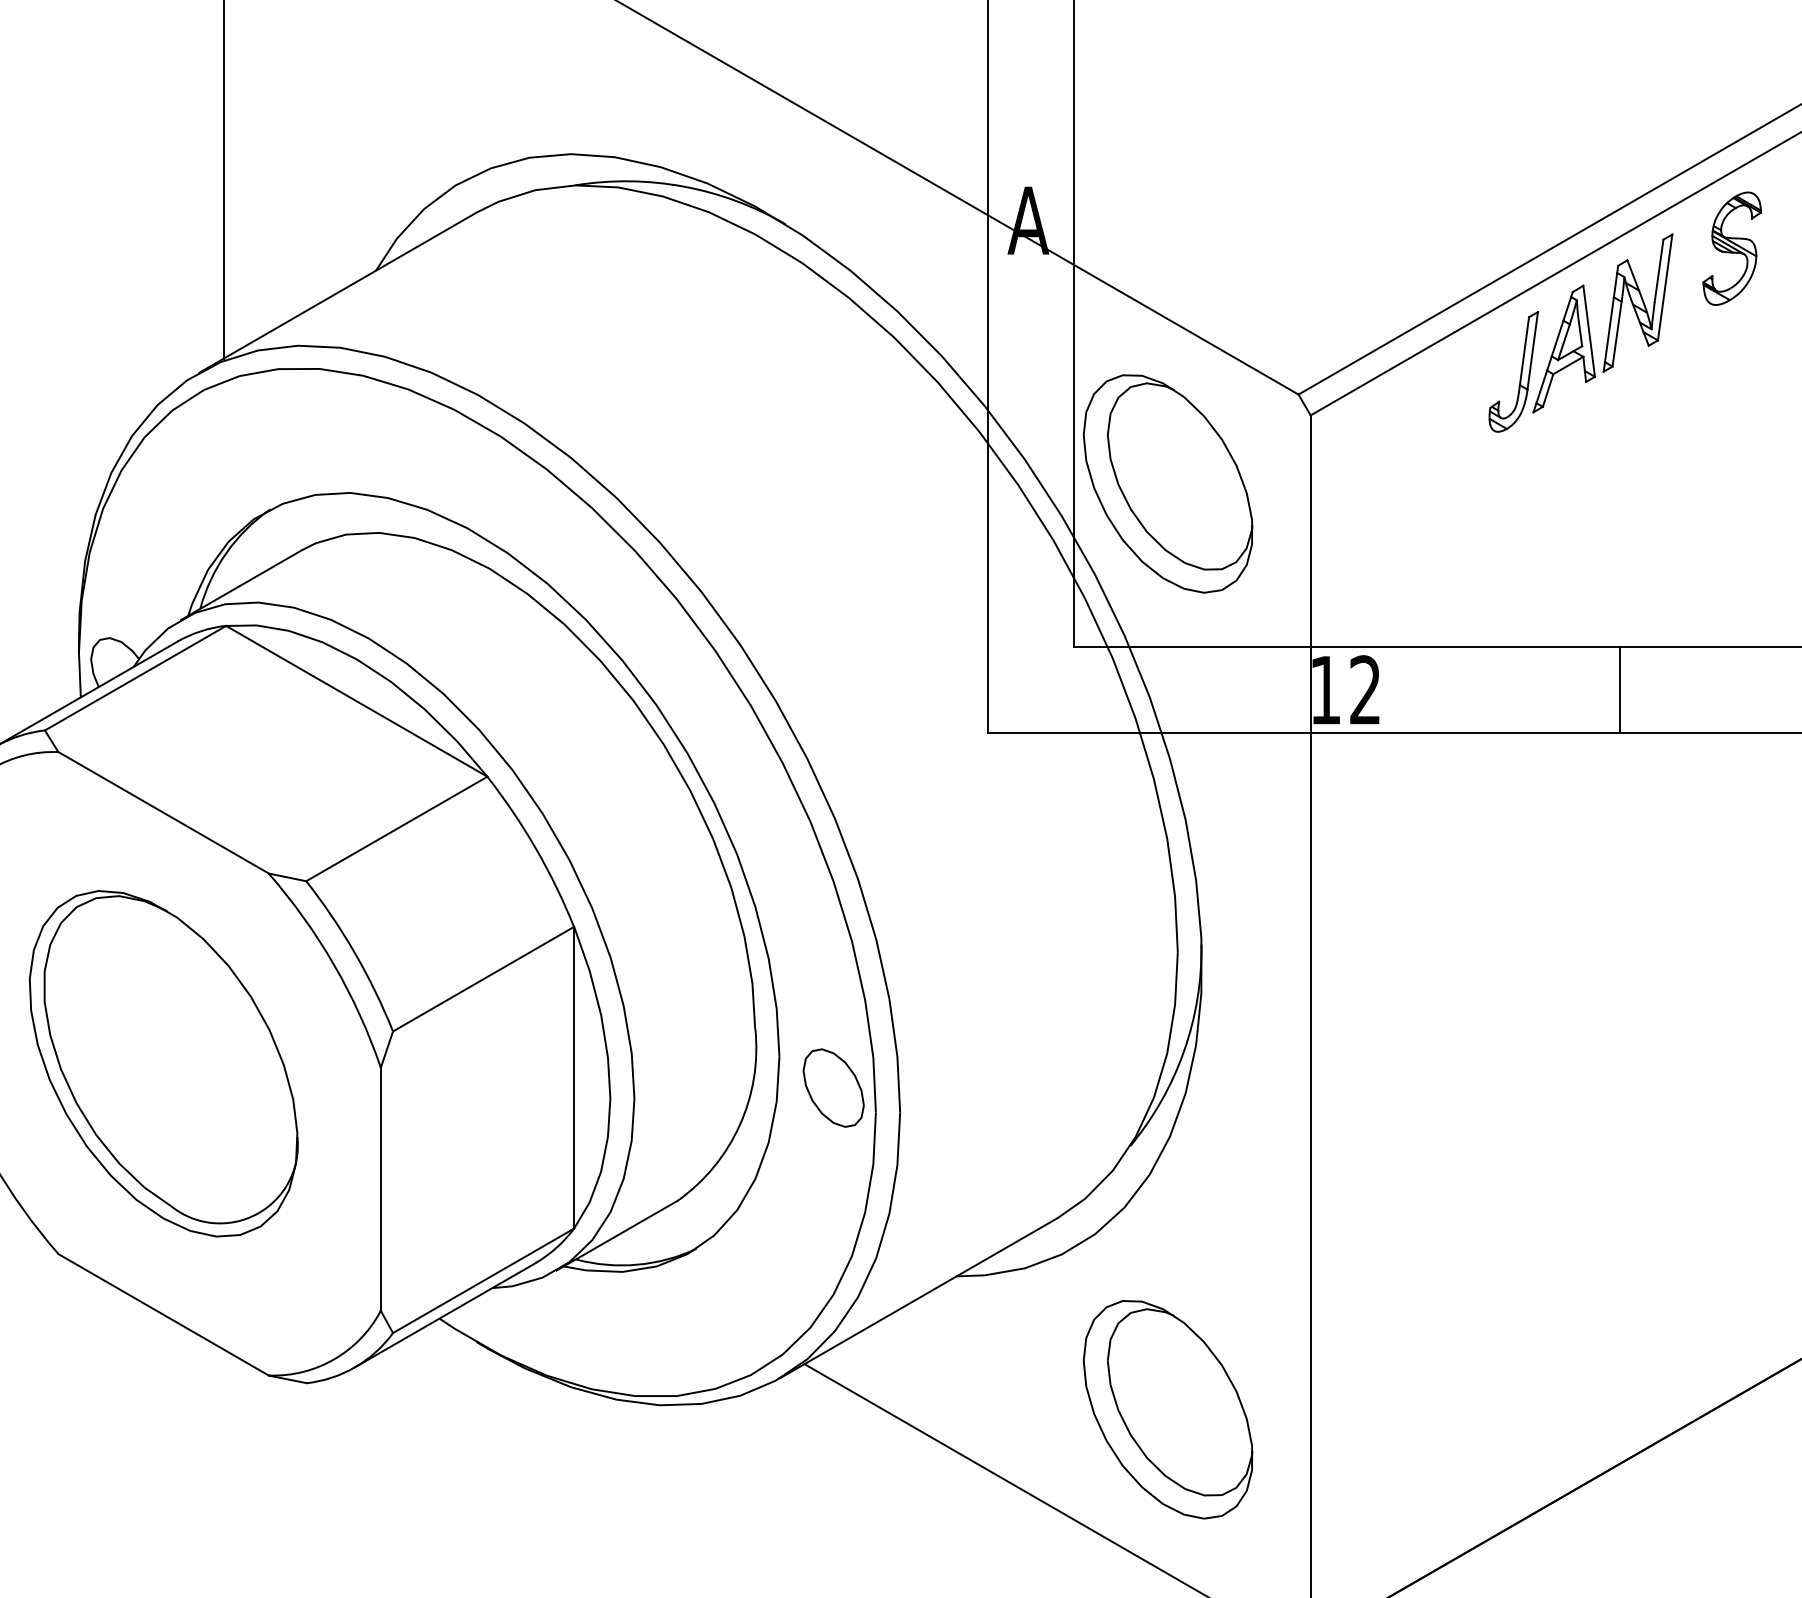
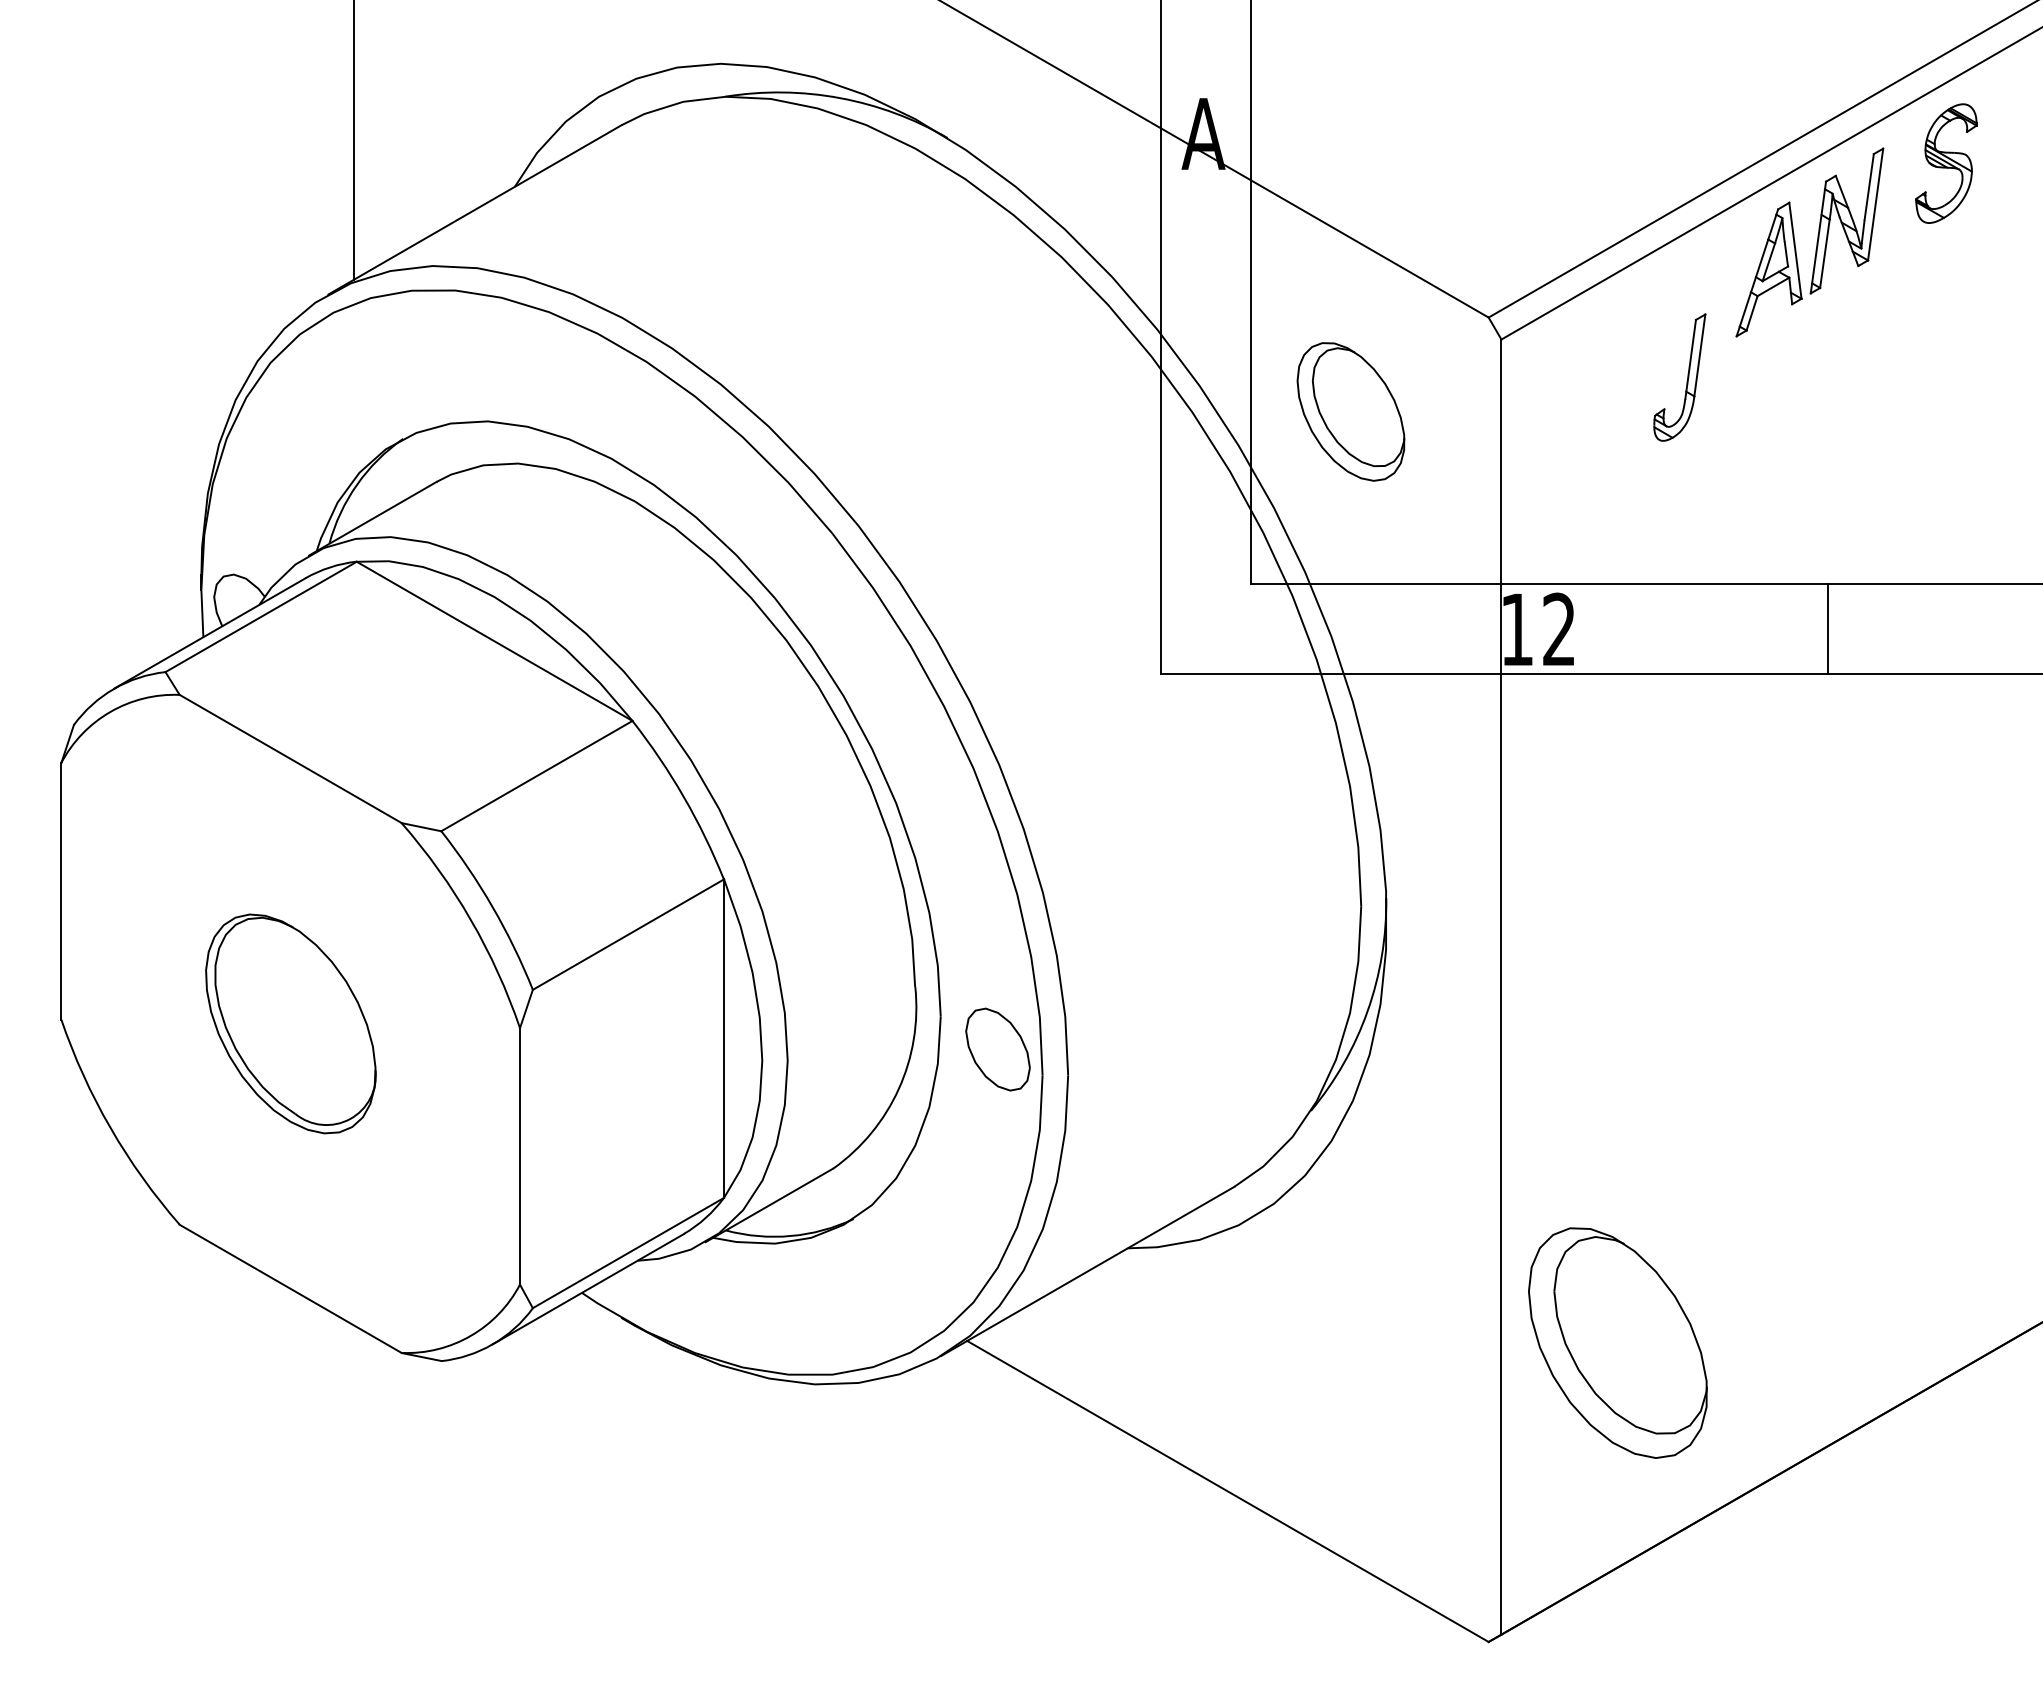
part: (1521, 371) -> (1687, 377), moved
part: (1167, 483) -> (1350, 411), size x0.6
part: (163, 1063) -> (290, 1023), size x0.6
part: (1167, 1409) -> (1617, 1342), moved

